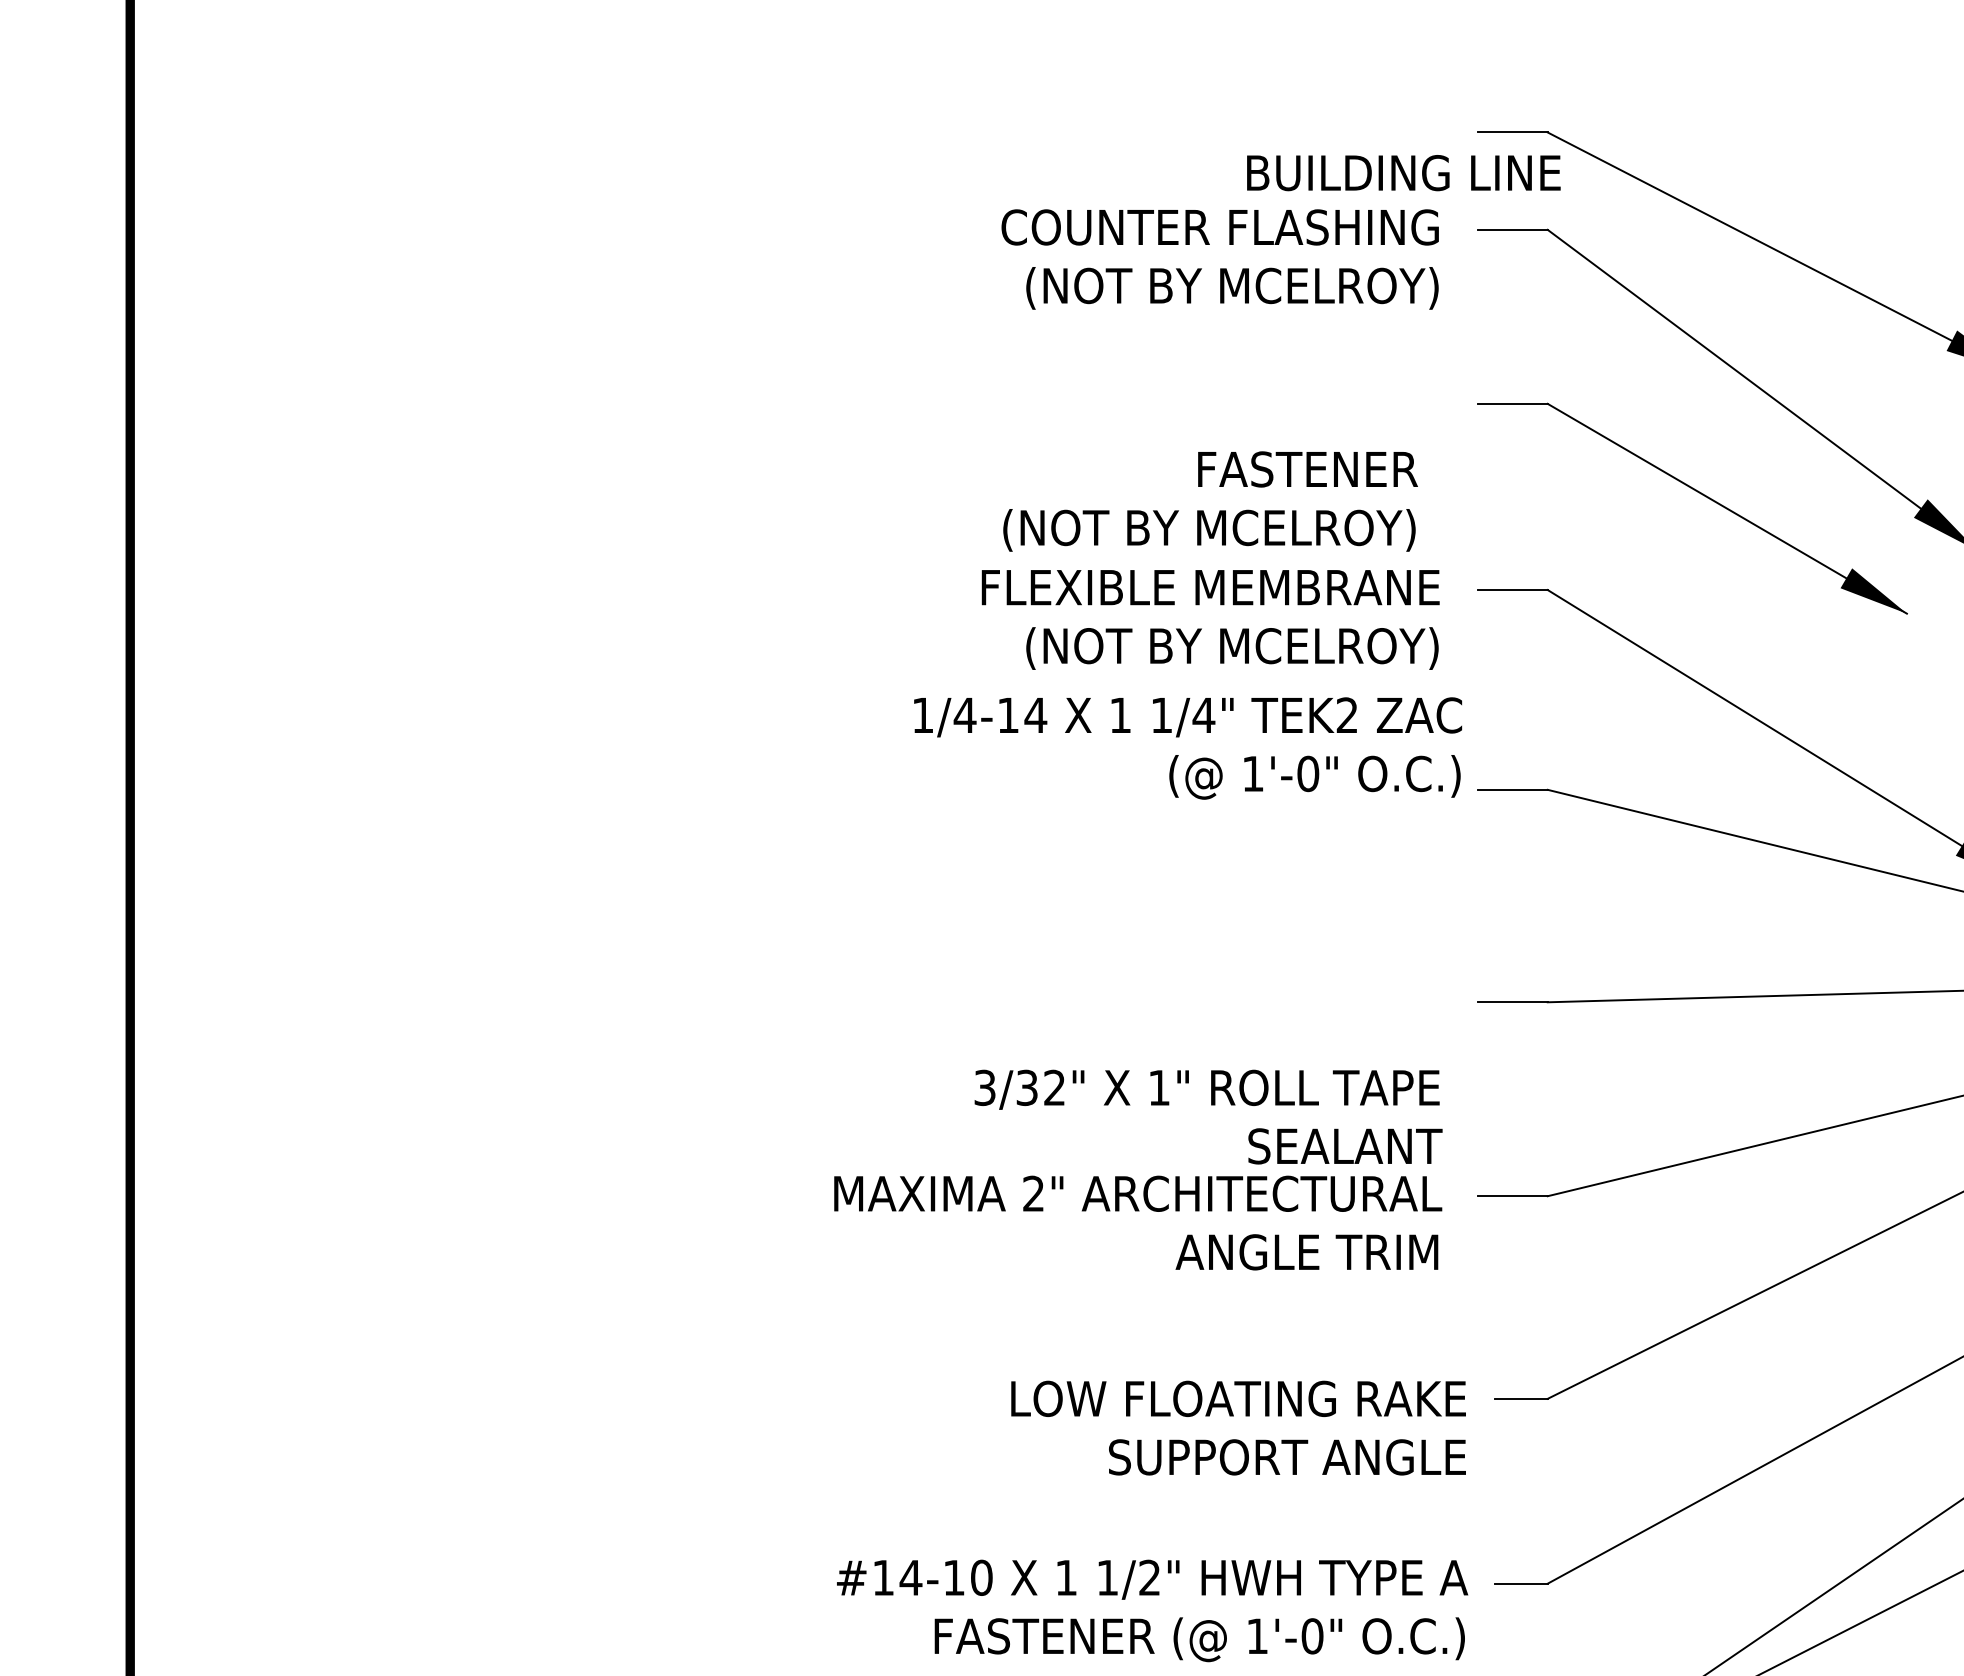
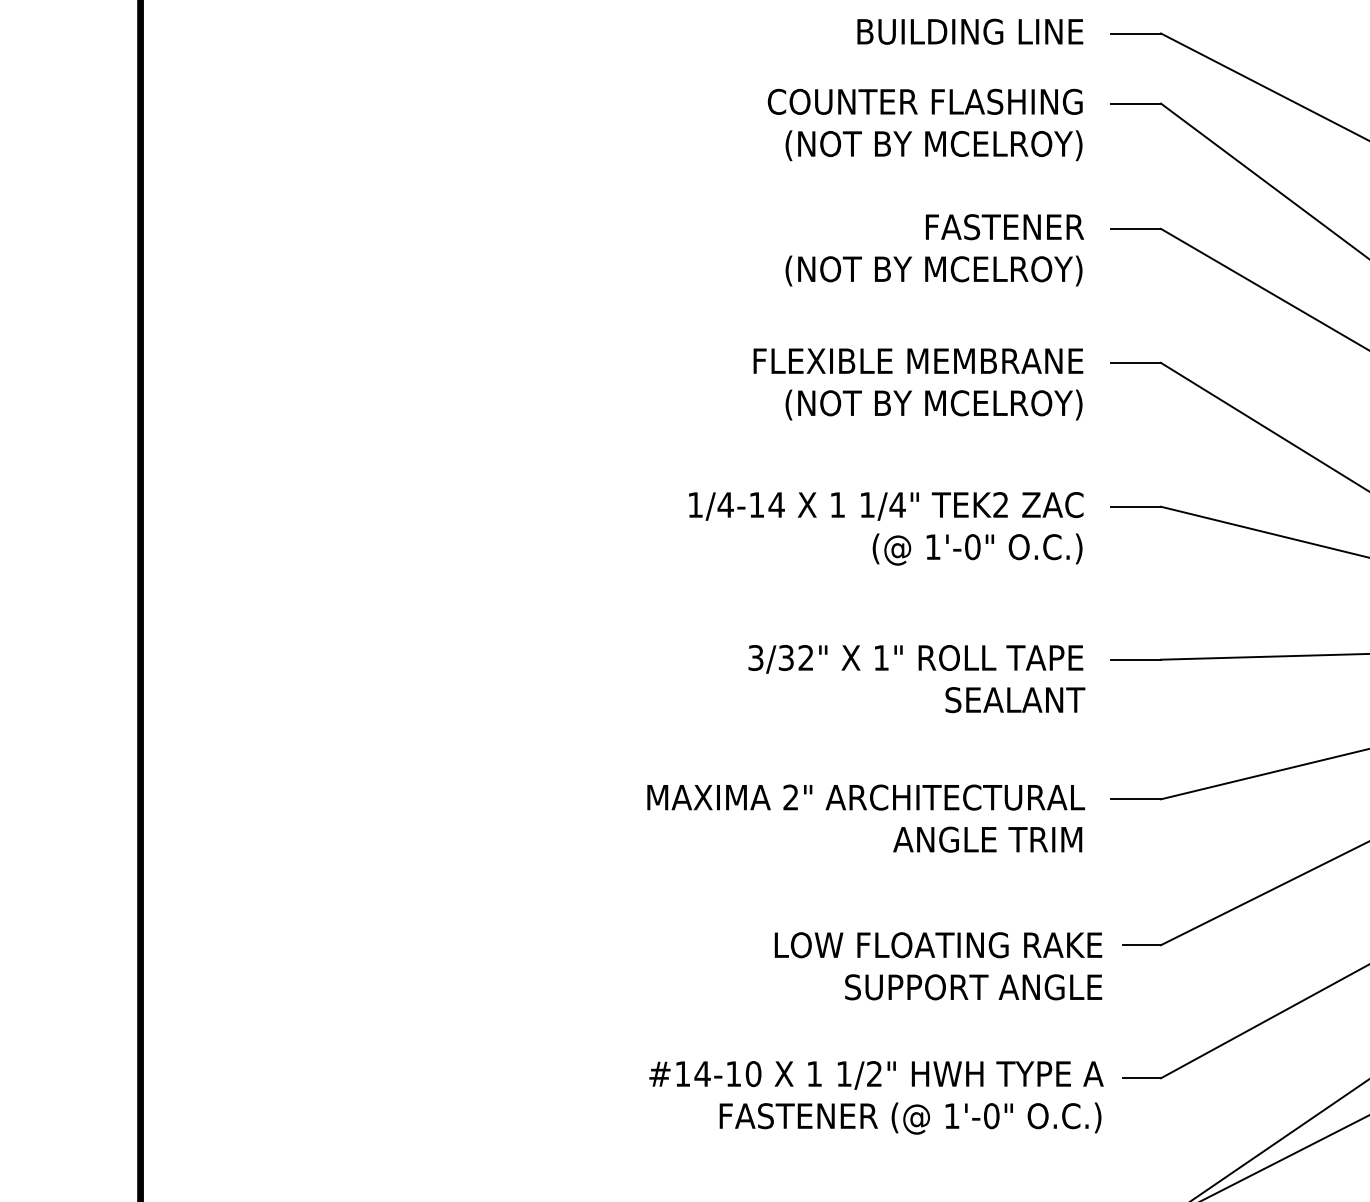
text: (1403, 173) -> (970, 32), moved
text: (1210, 501) -> (934, 250), moved
text: (1188, 748) -> (886, 528), moved
text: (1208, 1116) -> (916, 678), moved

